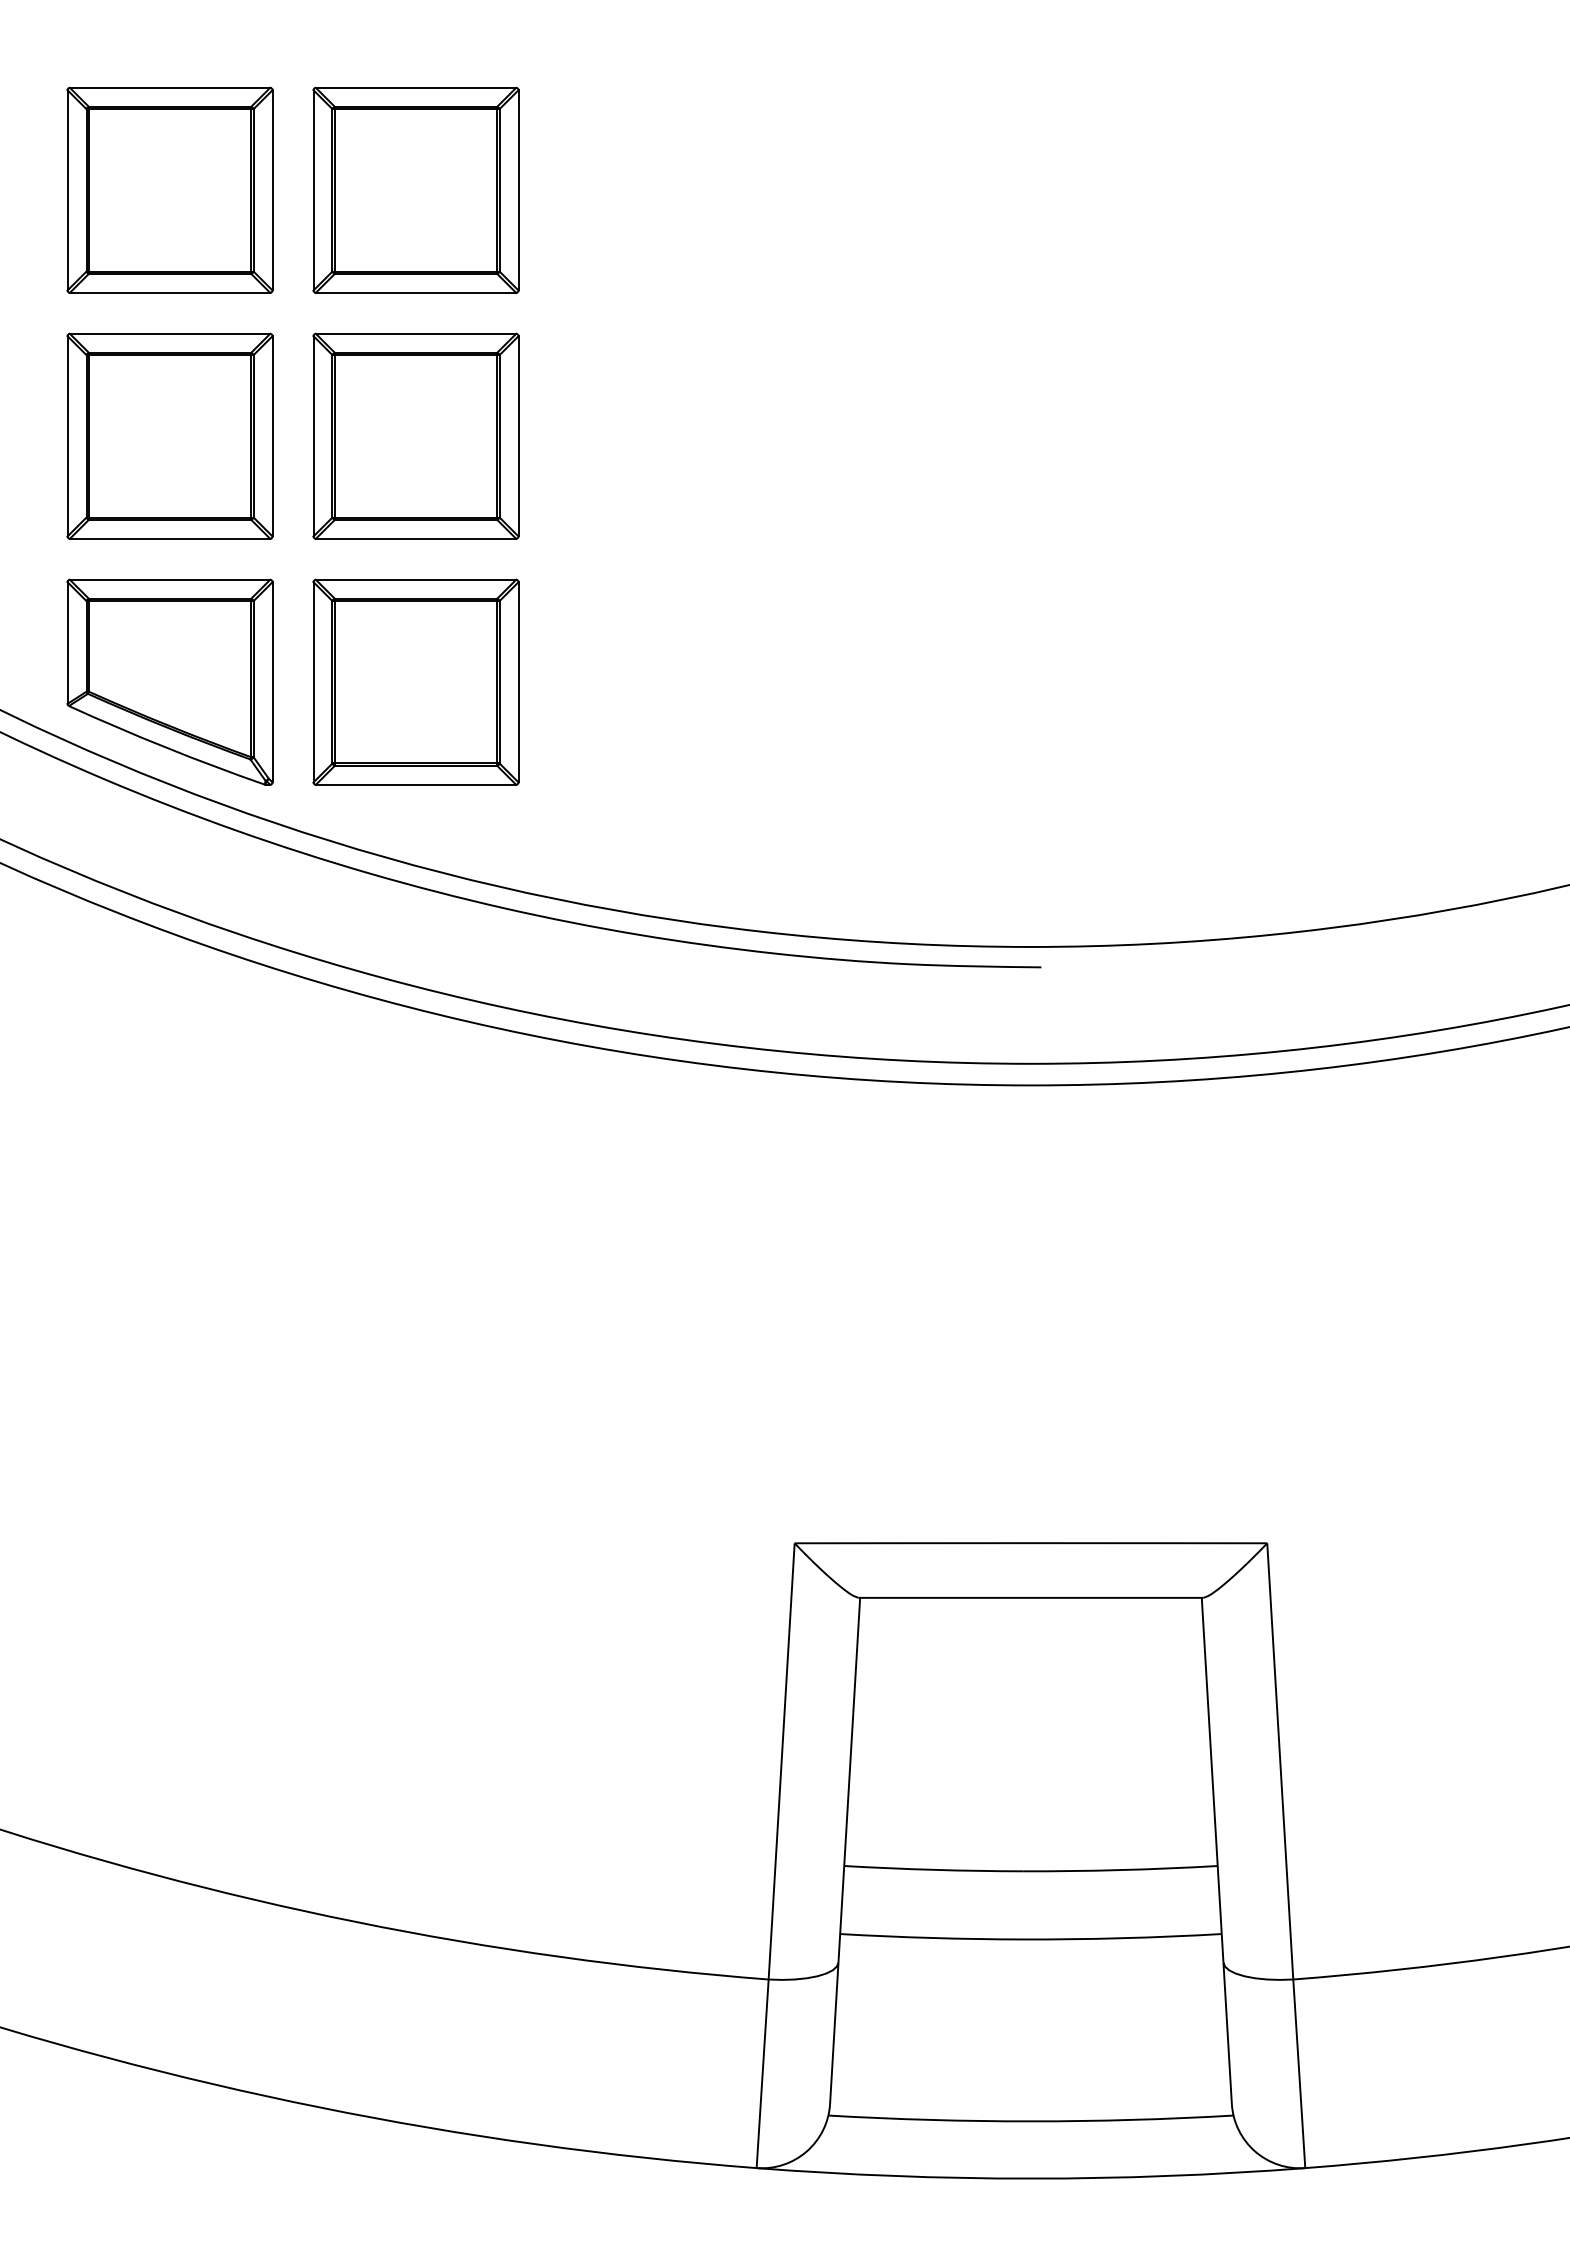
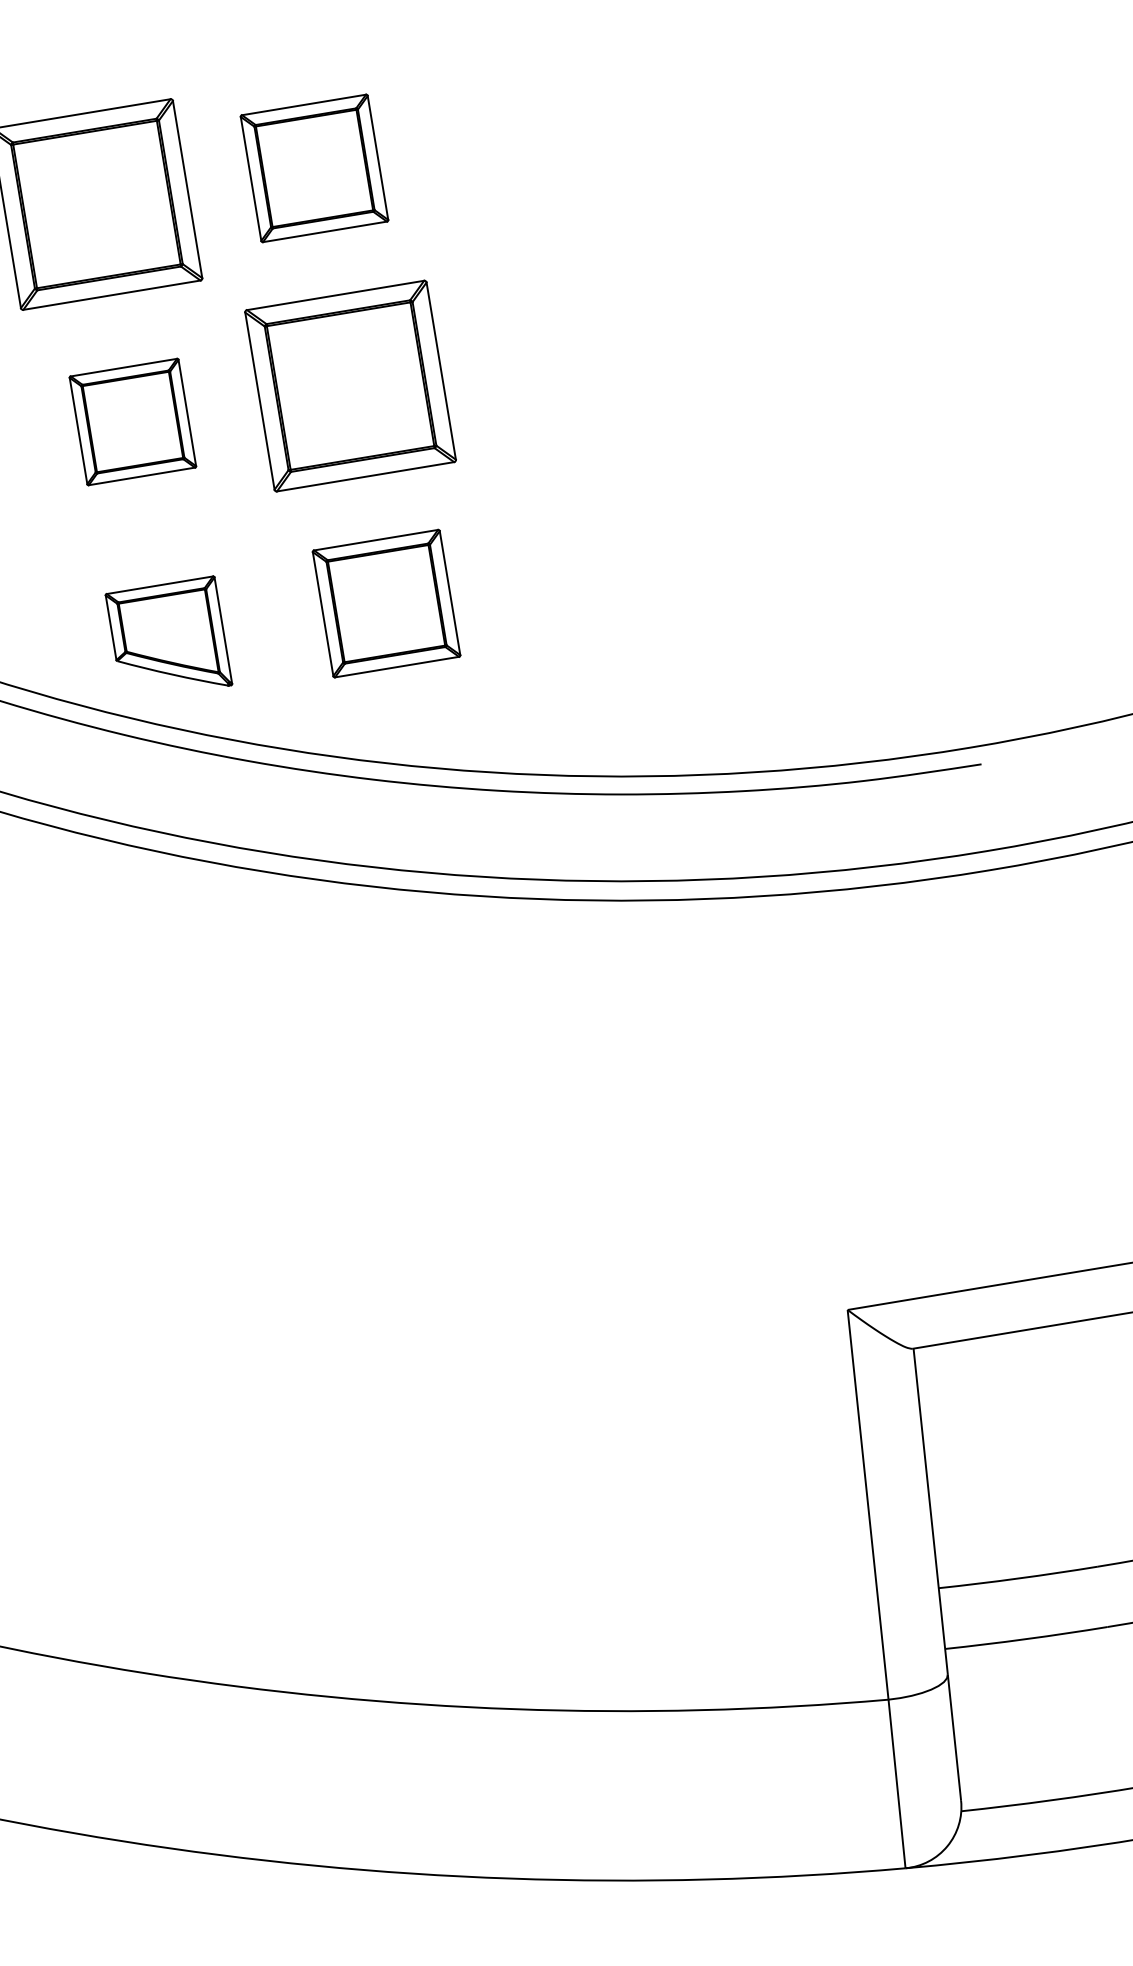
part: (415, 189) -> (313, 167), size x0.7
part: (169, 435) -> (132, 421), size x0.6
part: (169, 681) -> (168, 639), size x0.6
part: (415, 681) -> (386, 603), size x0.7

